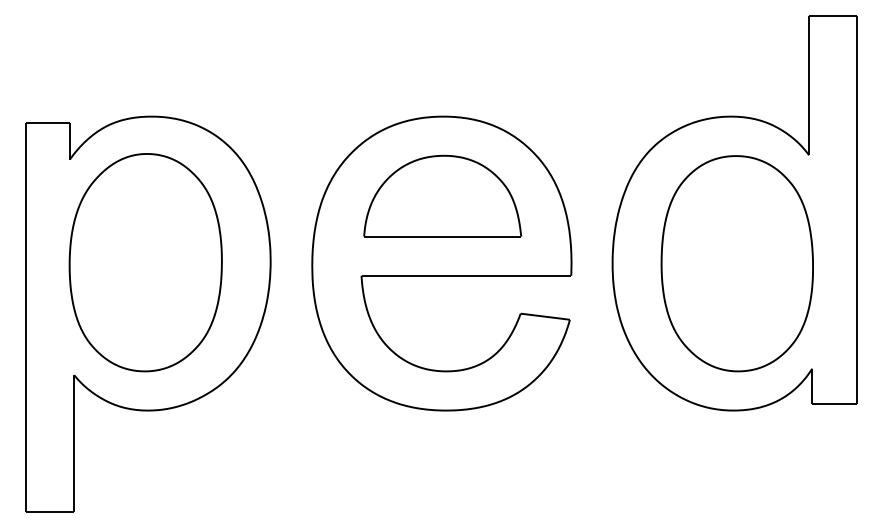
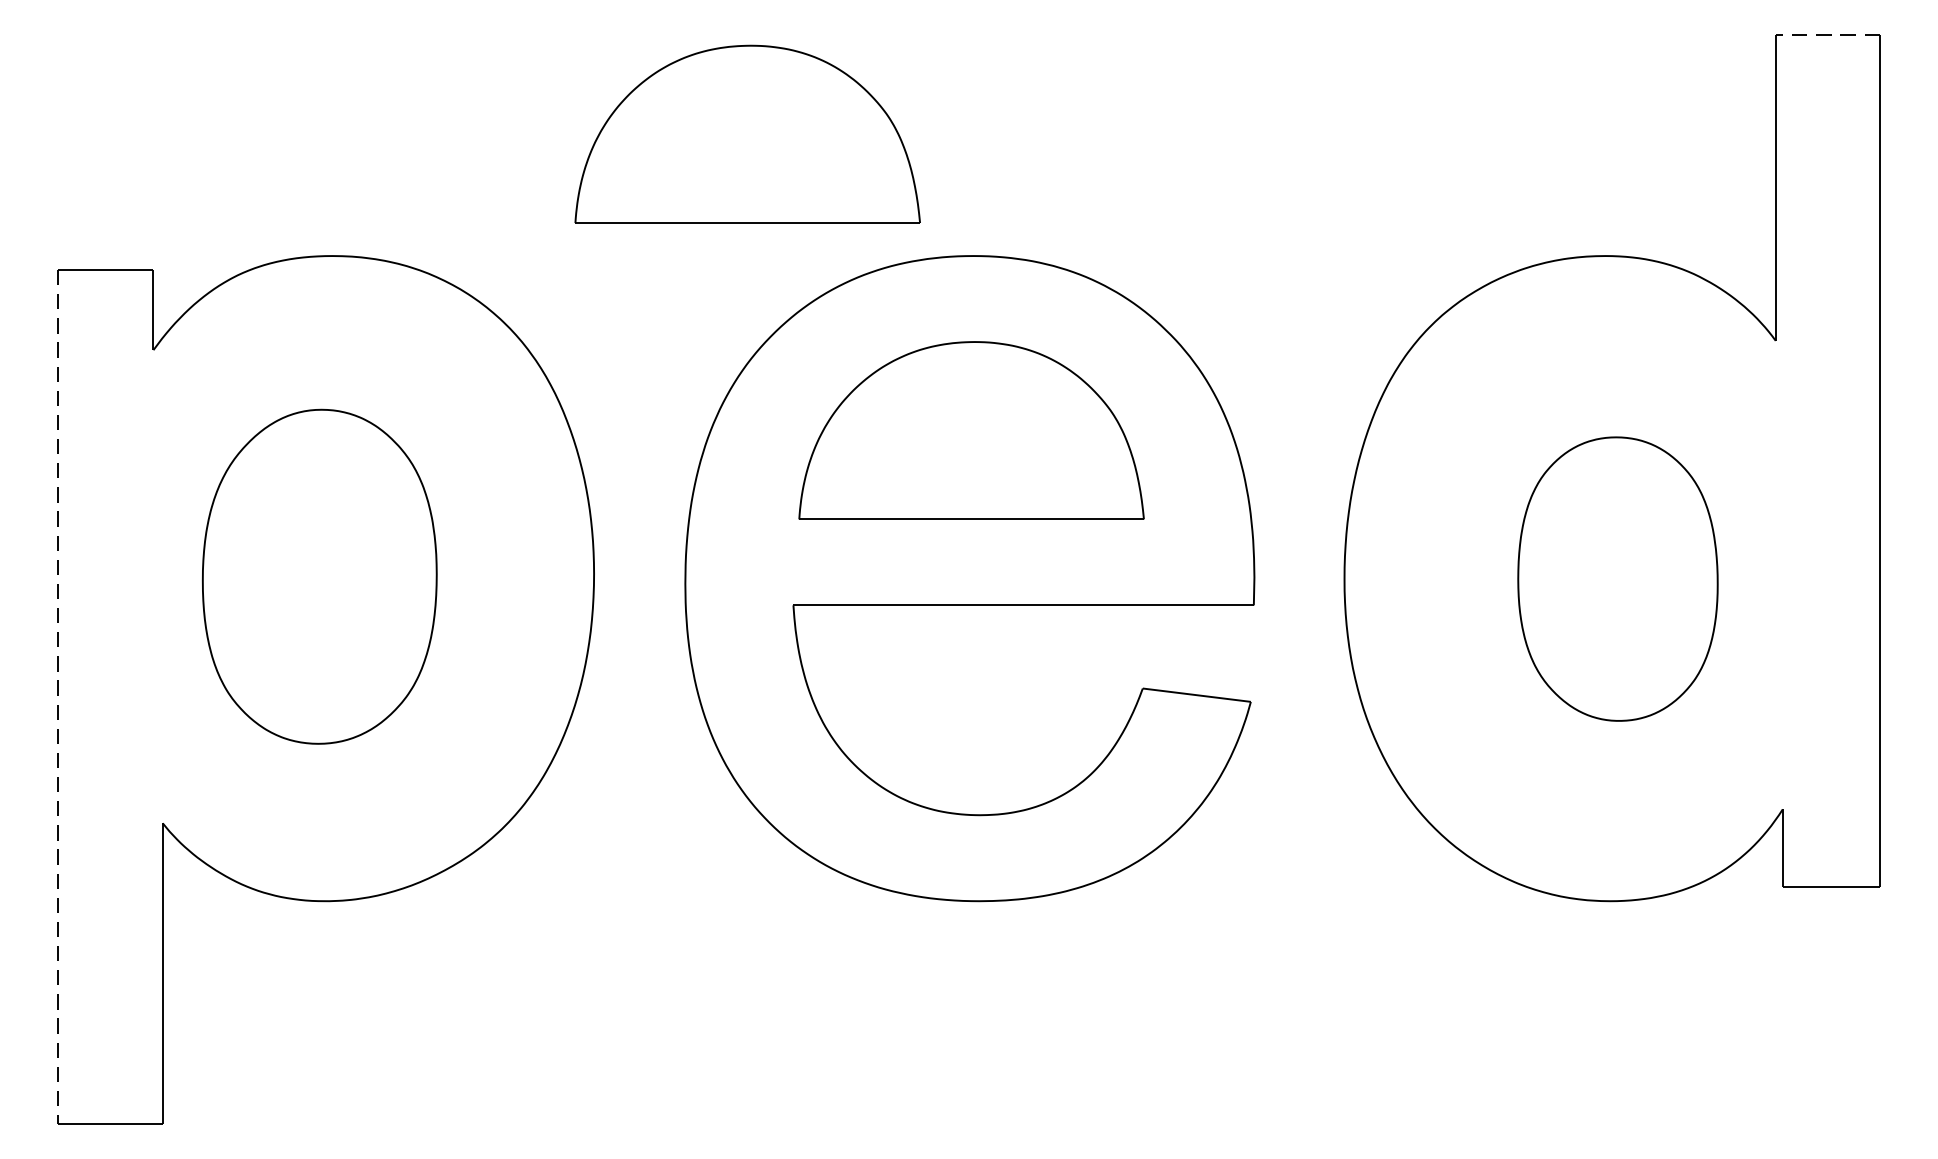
line: (832, 15) -> (1827, 34), solid -> dashed
part: (340, 60) -> (747, 132), added
part: (145, 262) -> (319, 576), size x0.7
part: (736, 263) -> (1616, 578), size x0.6
line: (26, 317) -> (58, 696), solid -> dashed

